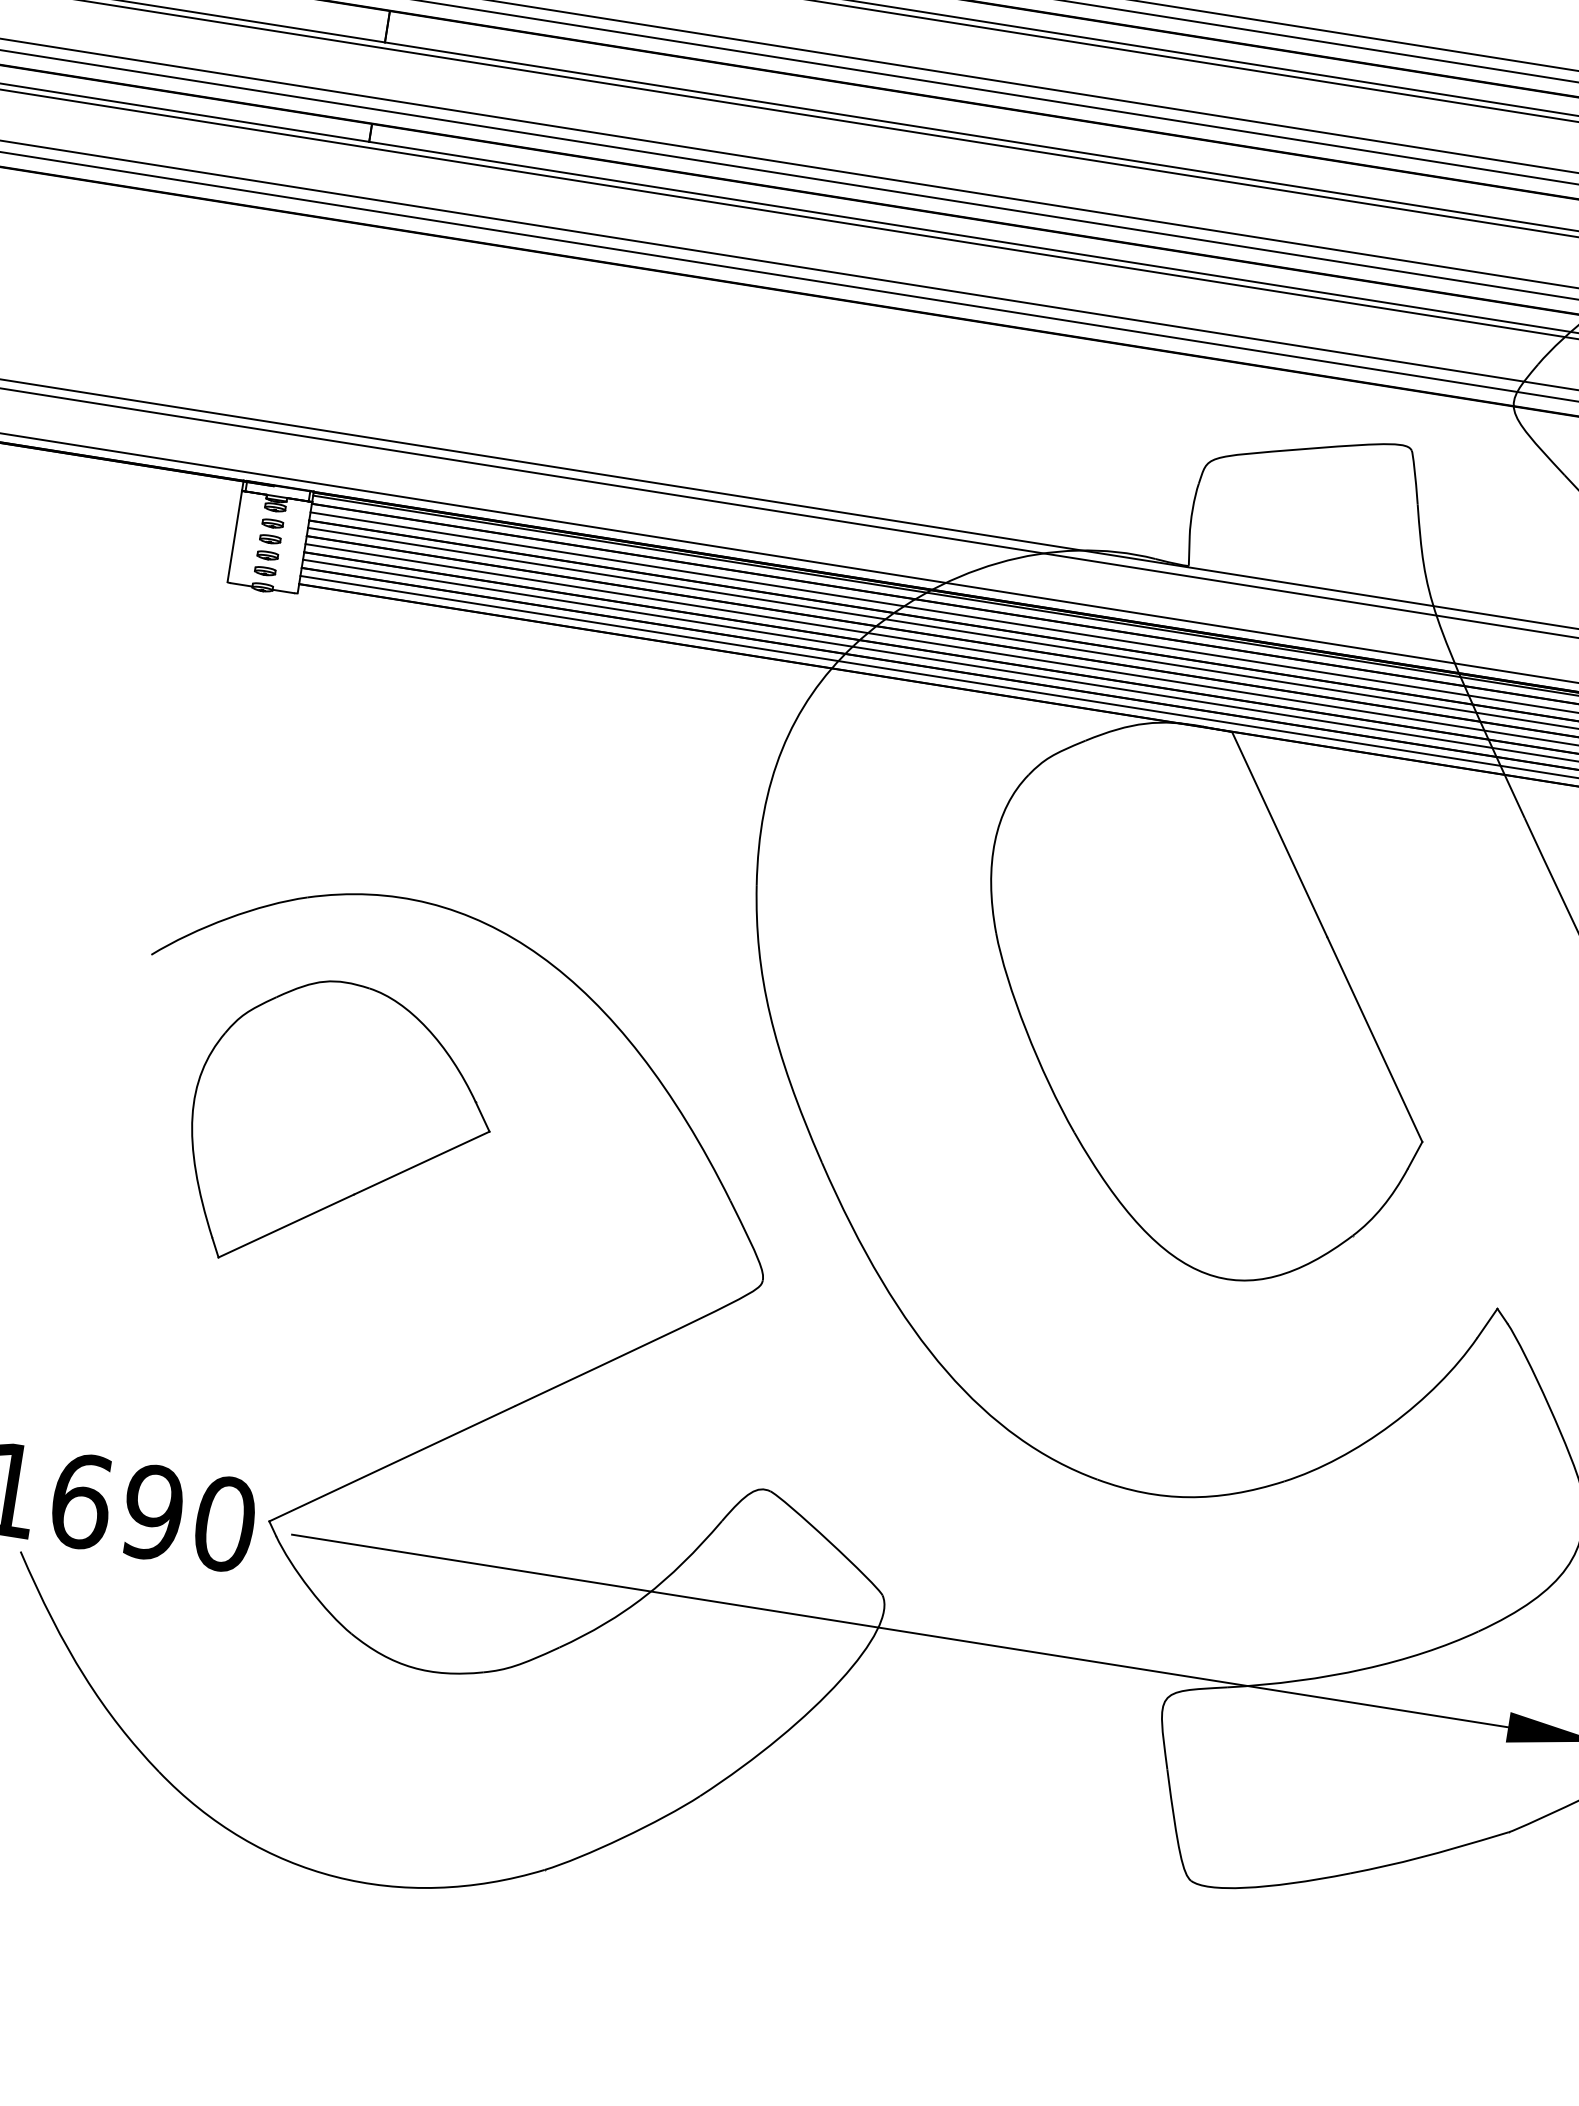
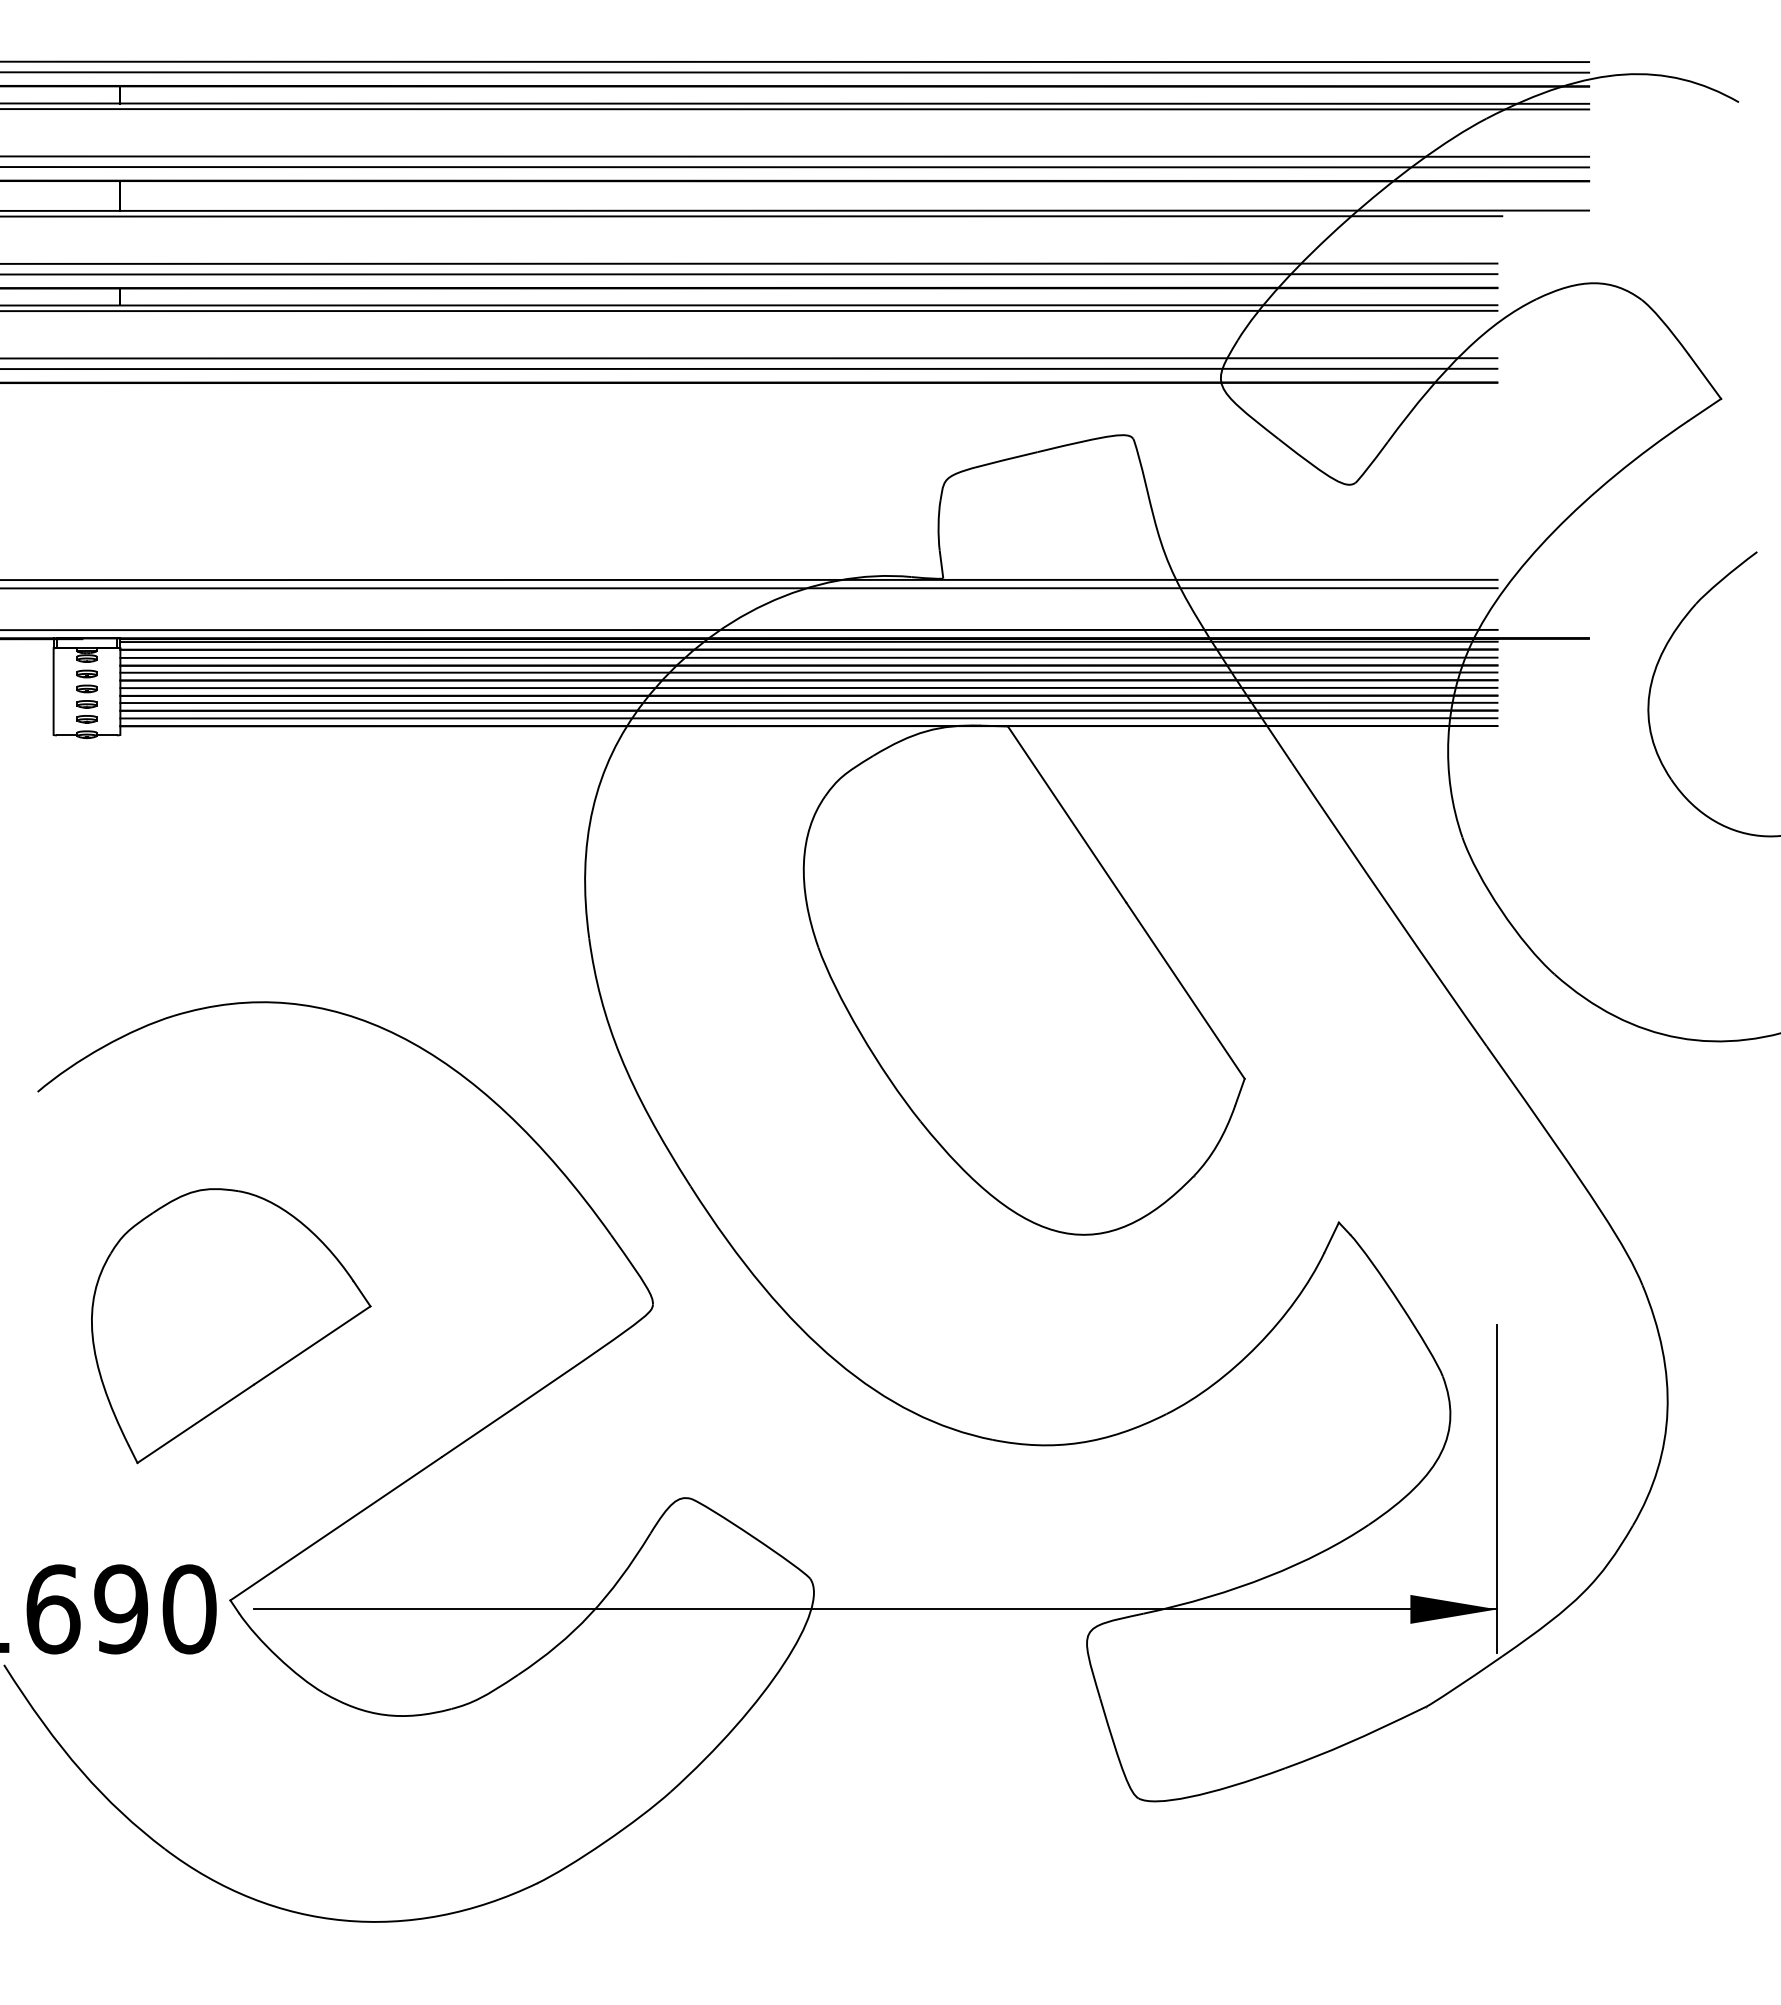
part: (340, 1129) -> (231, 1326), moved

